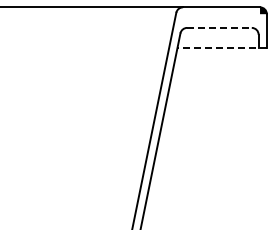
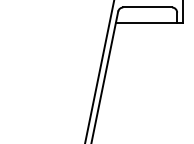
line: (219, 27) -> (147, 7), dashed -> solid
line: (222, 48) -> (149, 23), dashed -> solid

